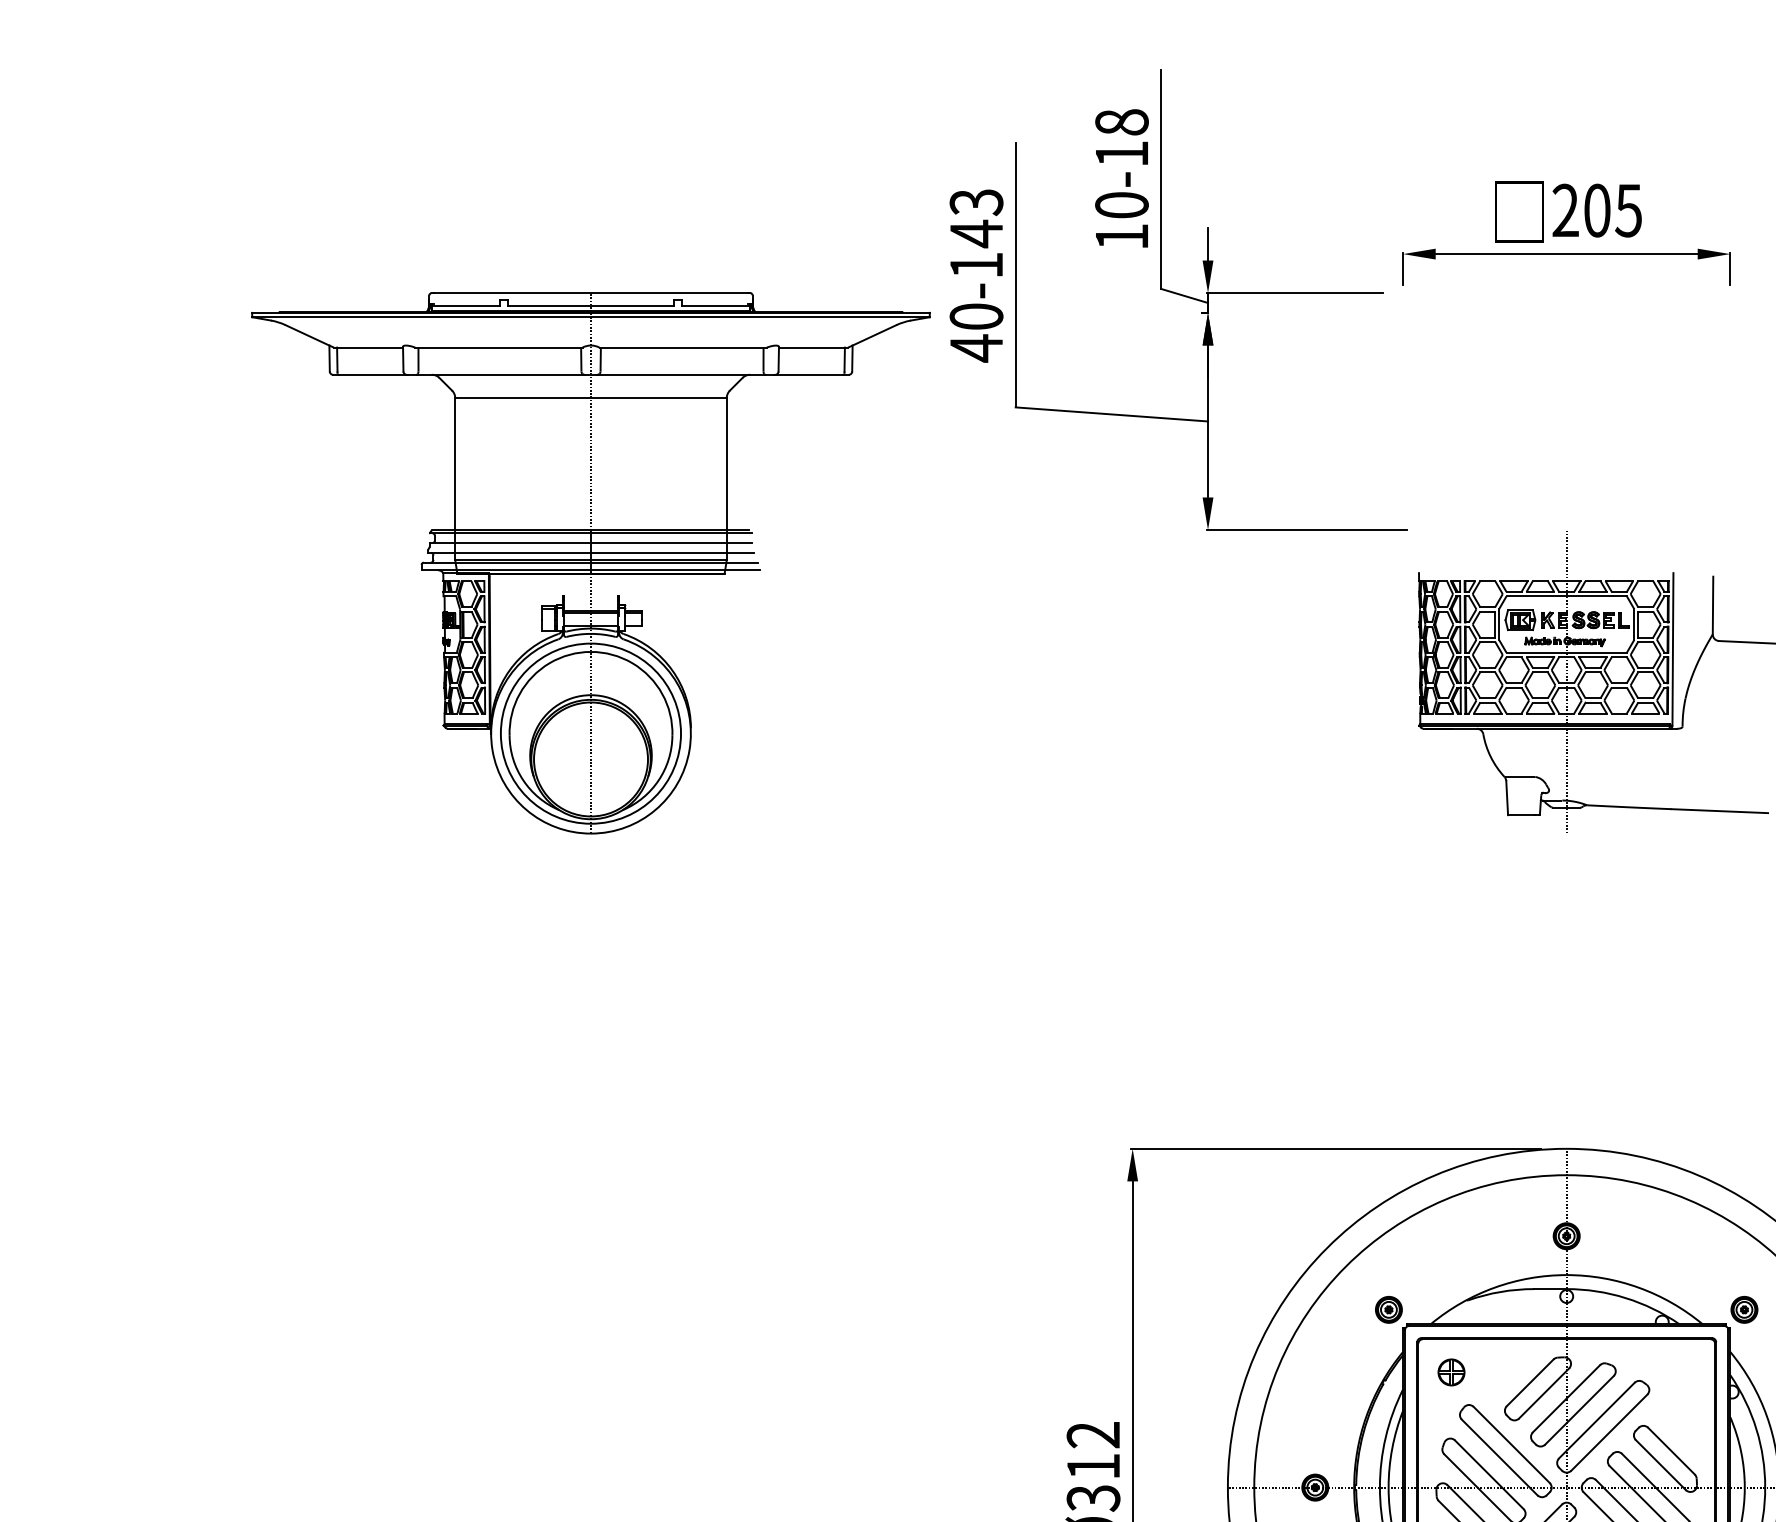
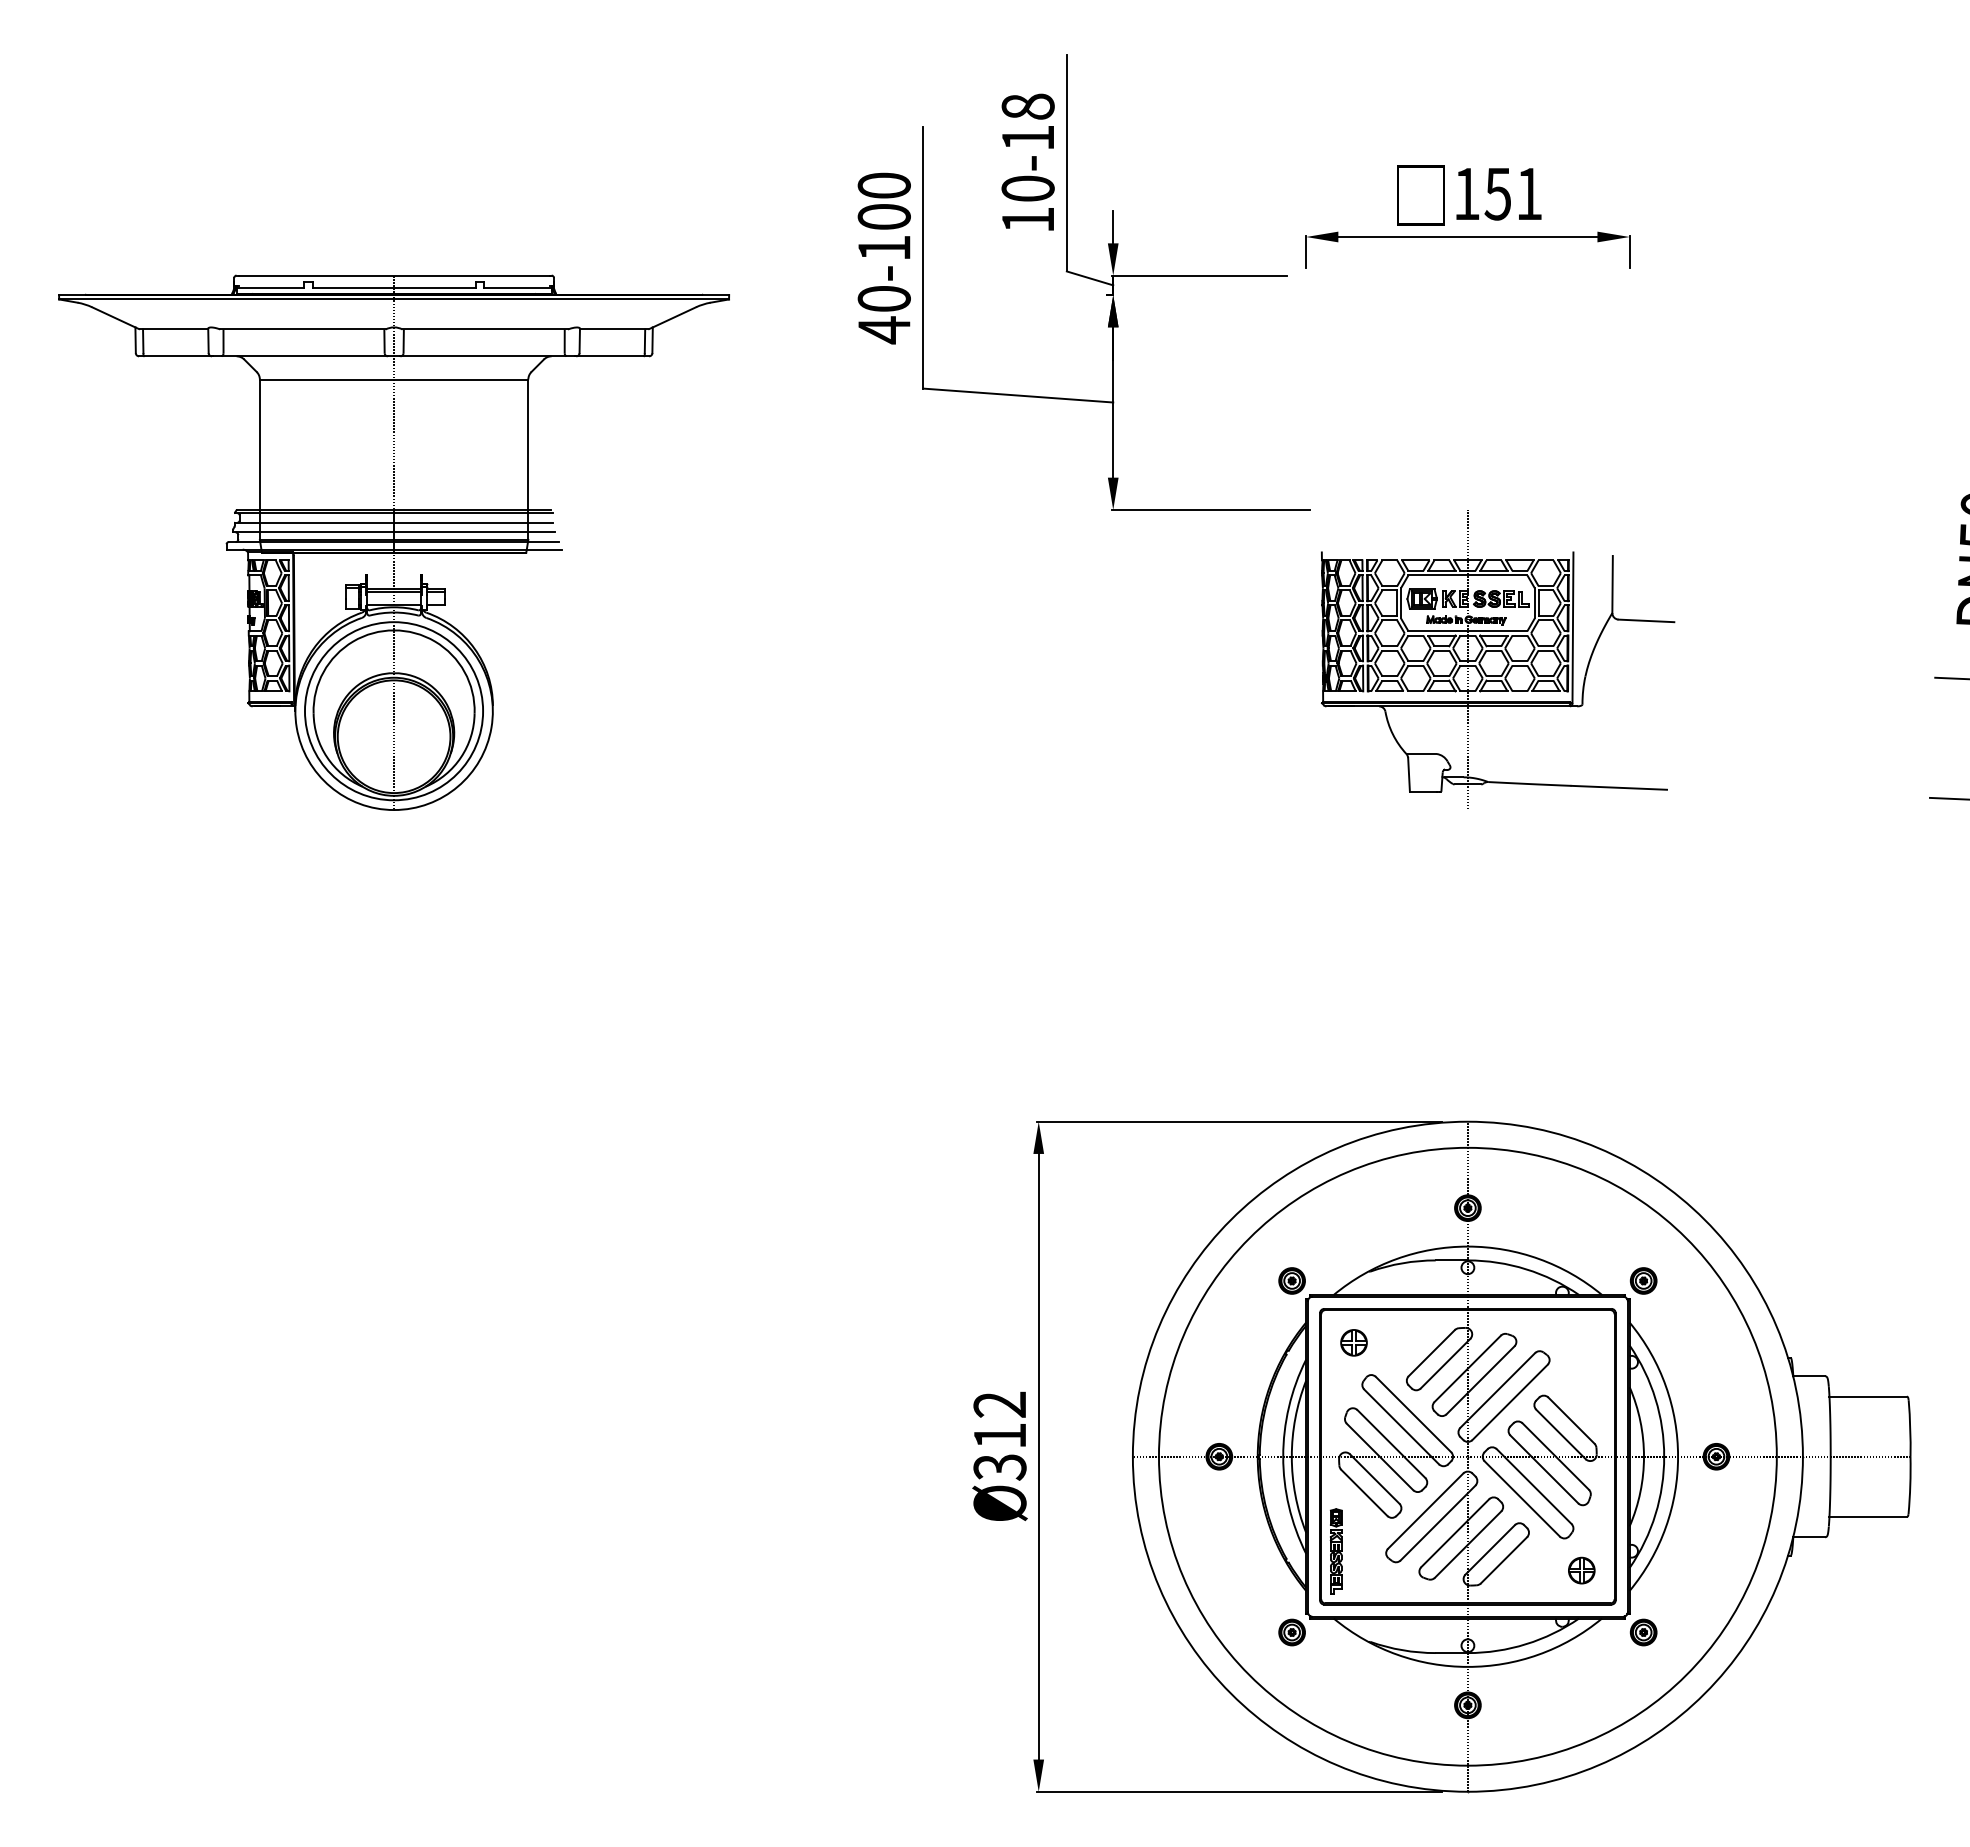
text: (1597, 210) -> (1498, 193), 205 -> 151
text: (975, 218) -> (883, 201), 40-143 -> 40-100
part: (590, 563) -> (393, 542), moved

